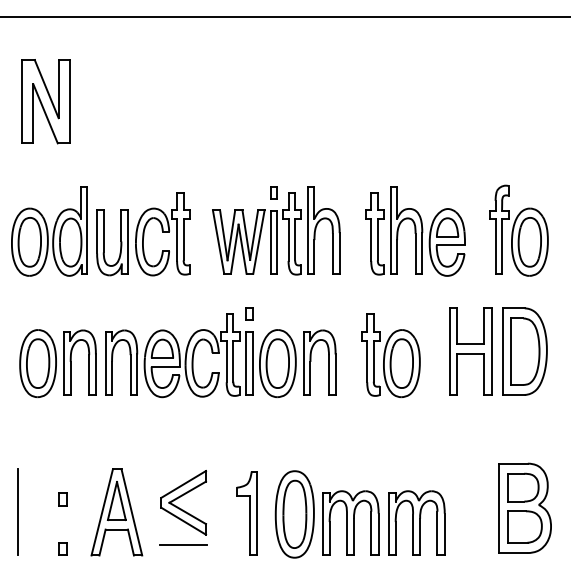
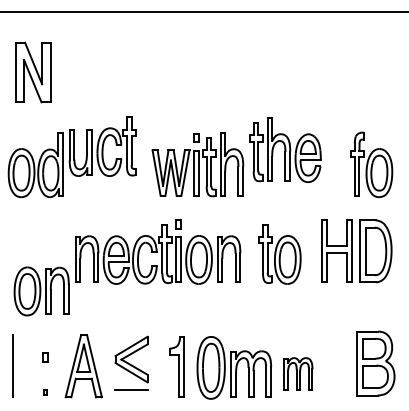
part: (415, 231) -> (285, 150), moved
part: (143, 234) -> (102, 146), moved
part: (57, 363) -> (41, 291), moved
part: (416, 522) -> (298, 373), size x0.7
part: (62, 548) -> (44, 392), size x0.6

